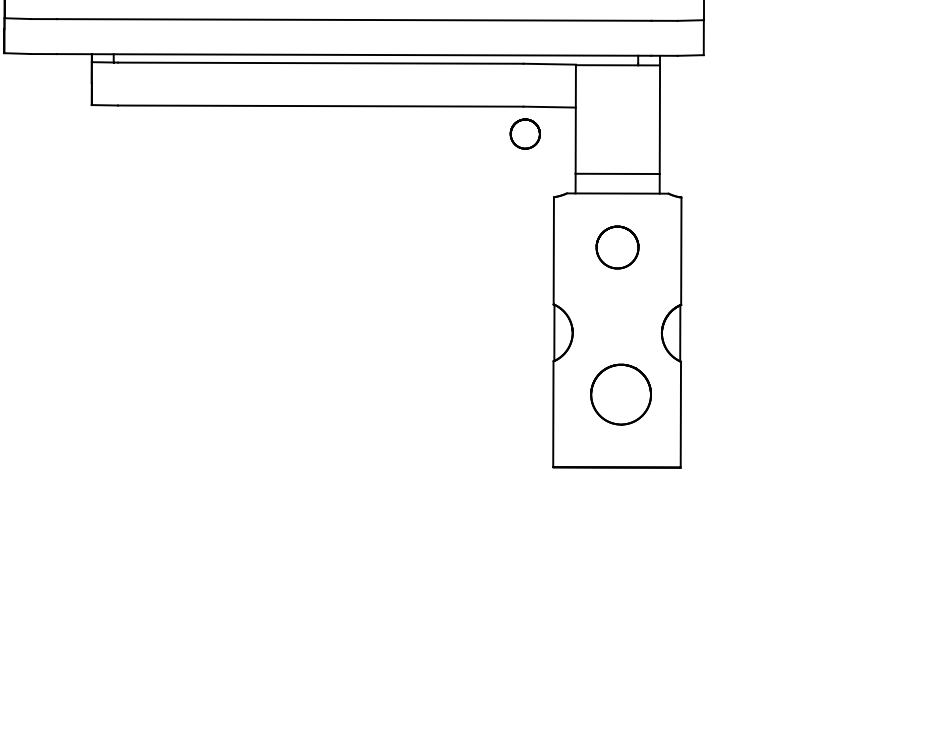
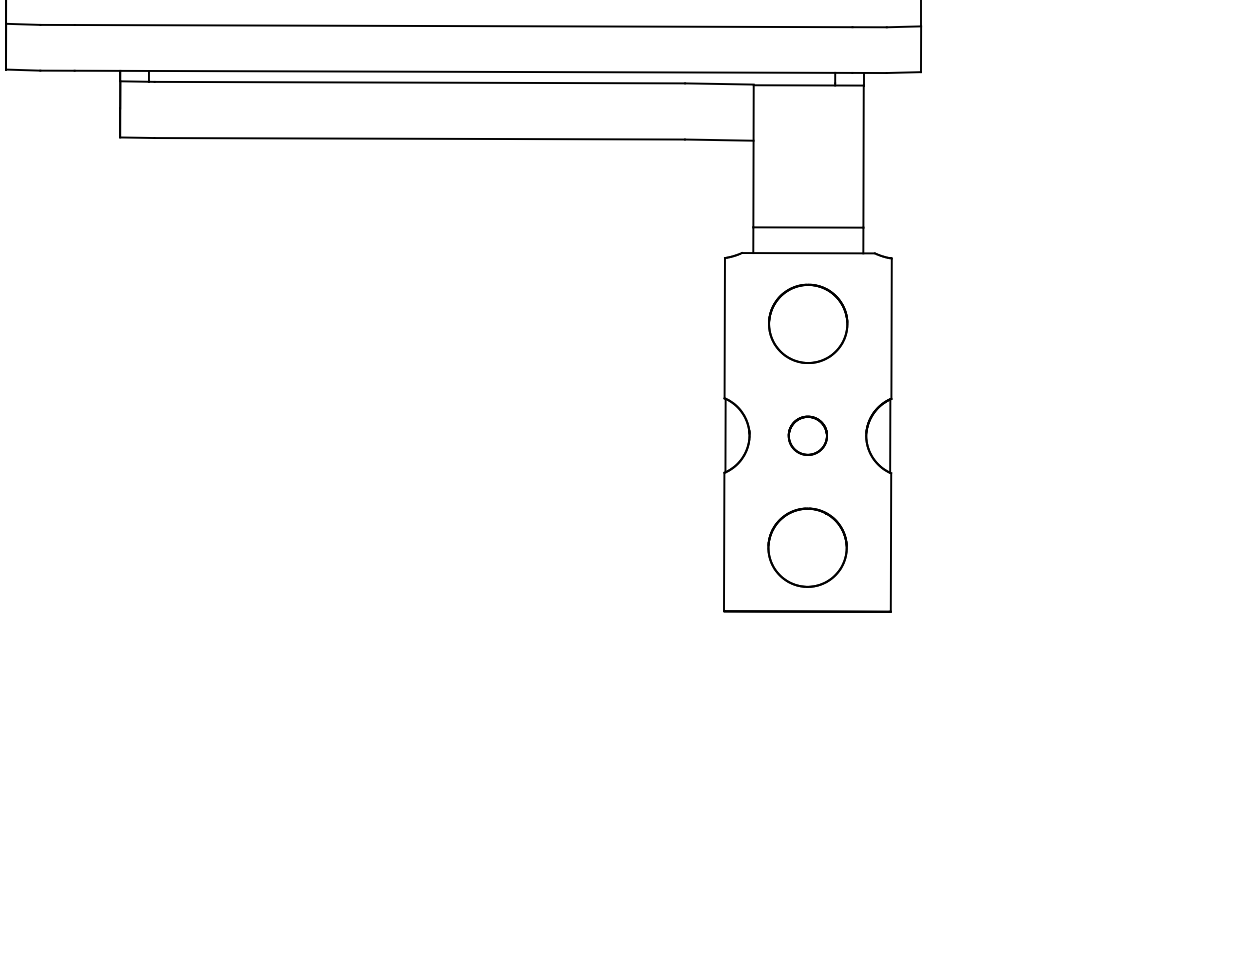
part: (524, 133) -> (806, 435), moved
part: (617, 247) -> (808, 323), size x1.43
part: (620, 394) -> (806, 547), moved

